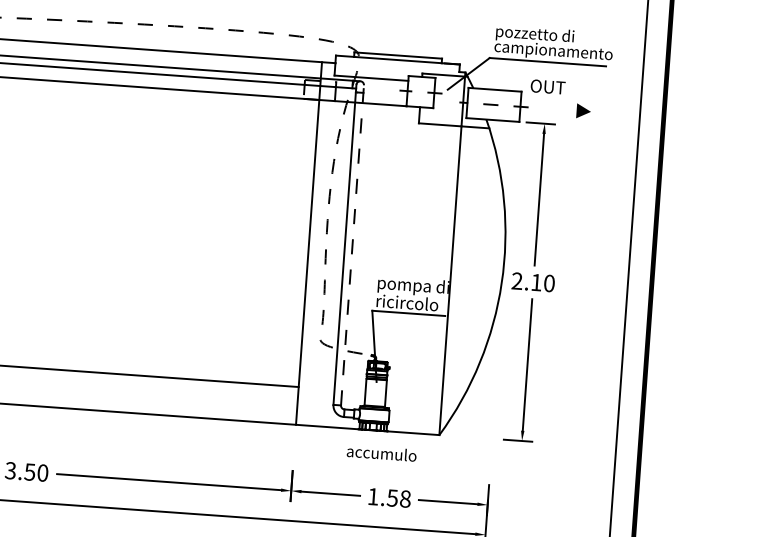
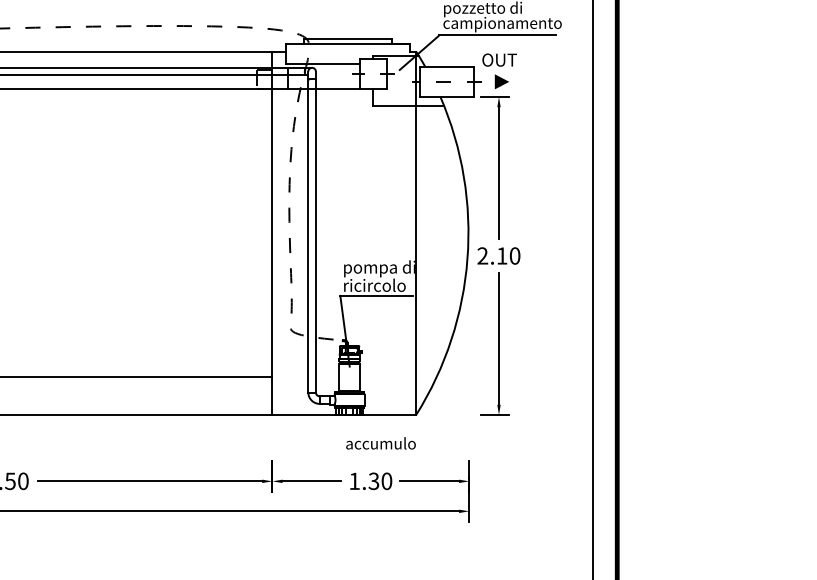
line: (583, 110) -> (501, 81), moved
line: (352, 244) -> (315, 231), dashed -> solid
text: (381, 453) -> (380, 443), moved
text: (399, 497) -> (380, 480), 1.58 -> 1.30

